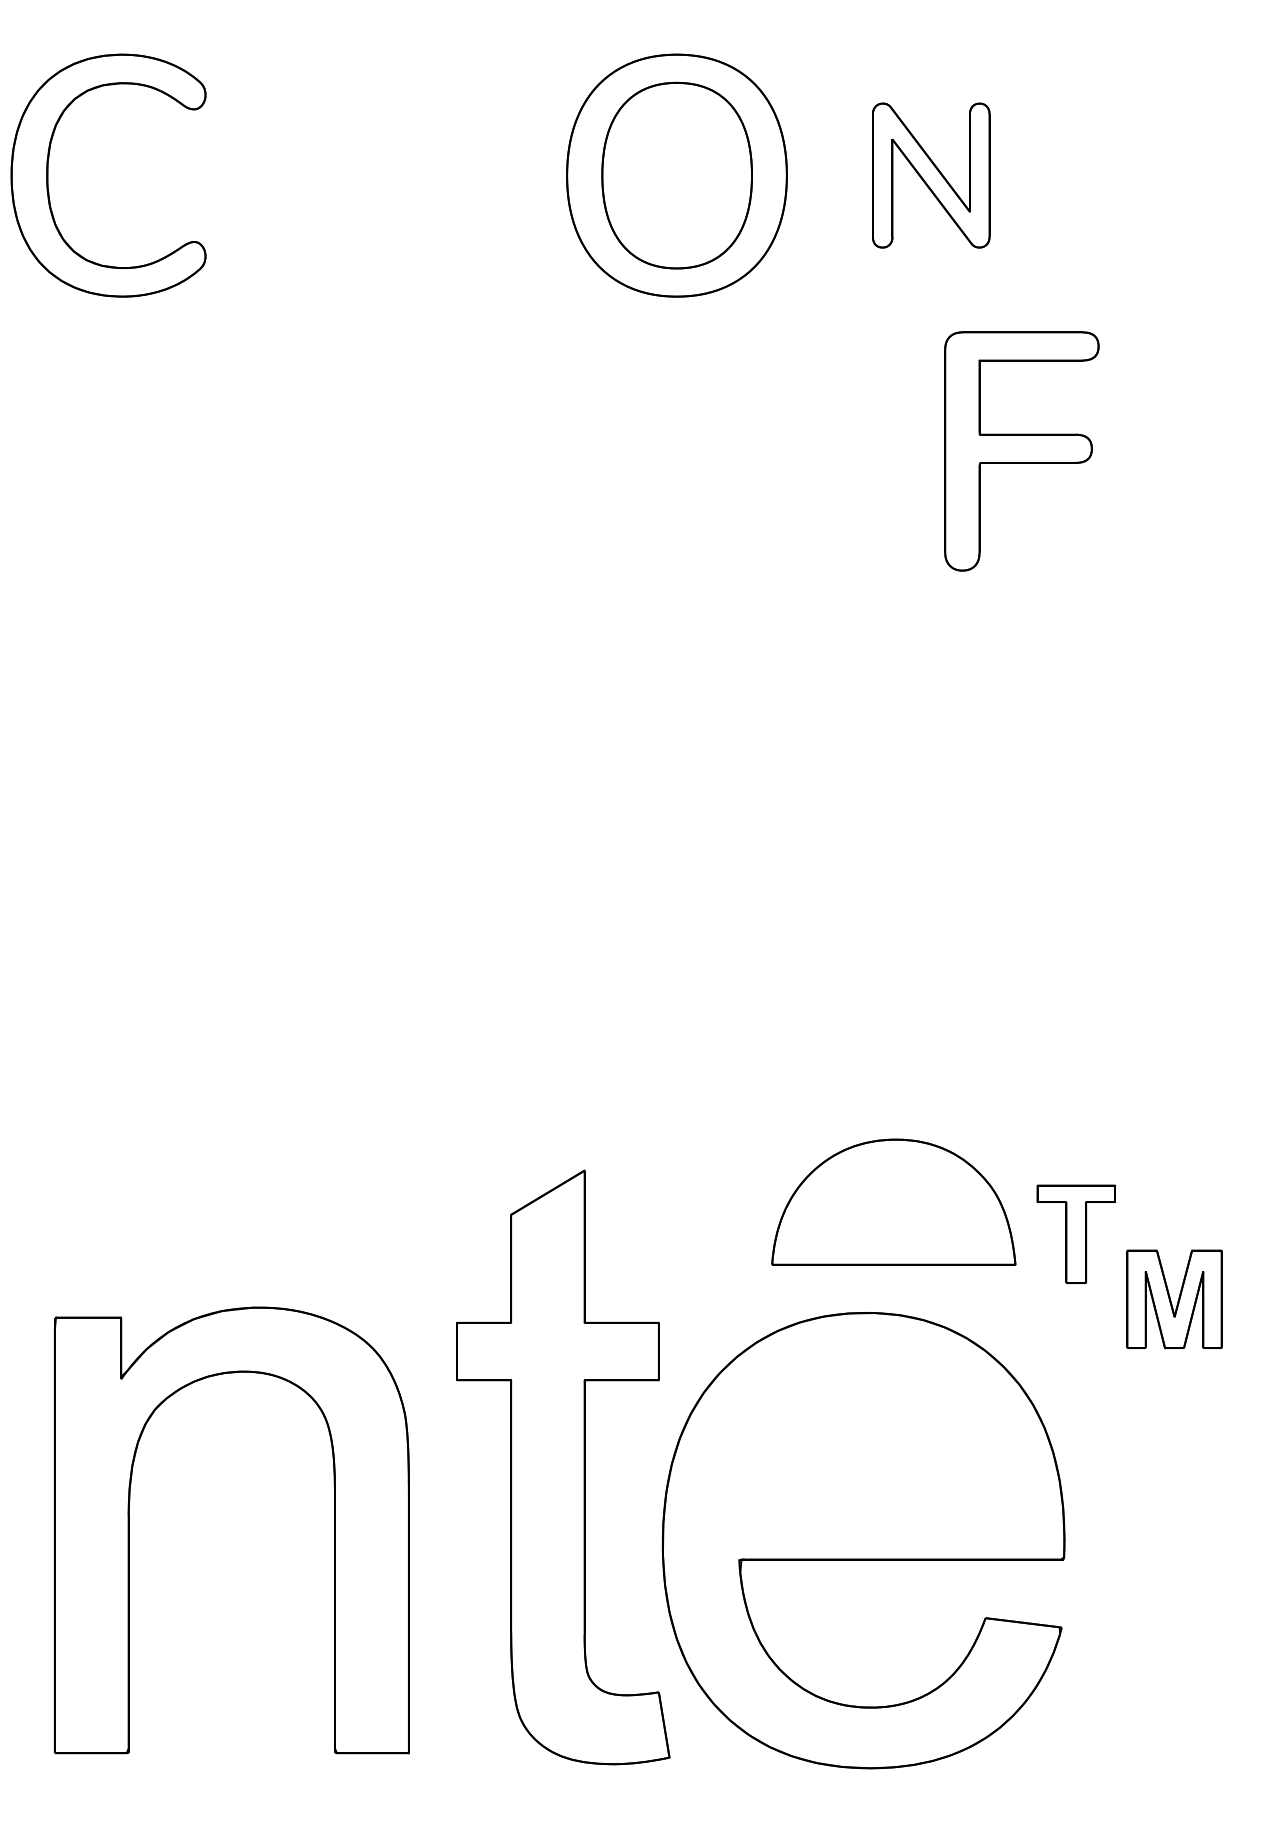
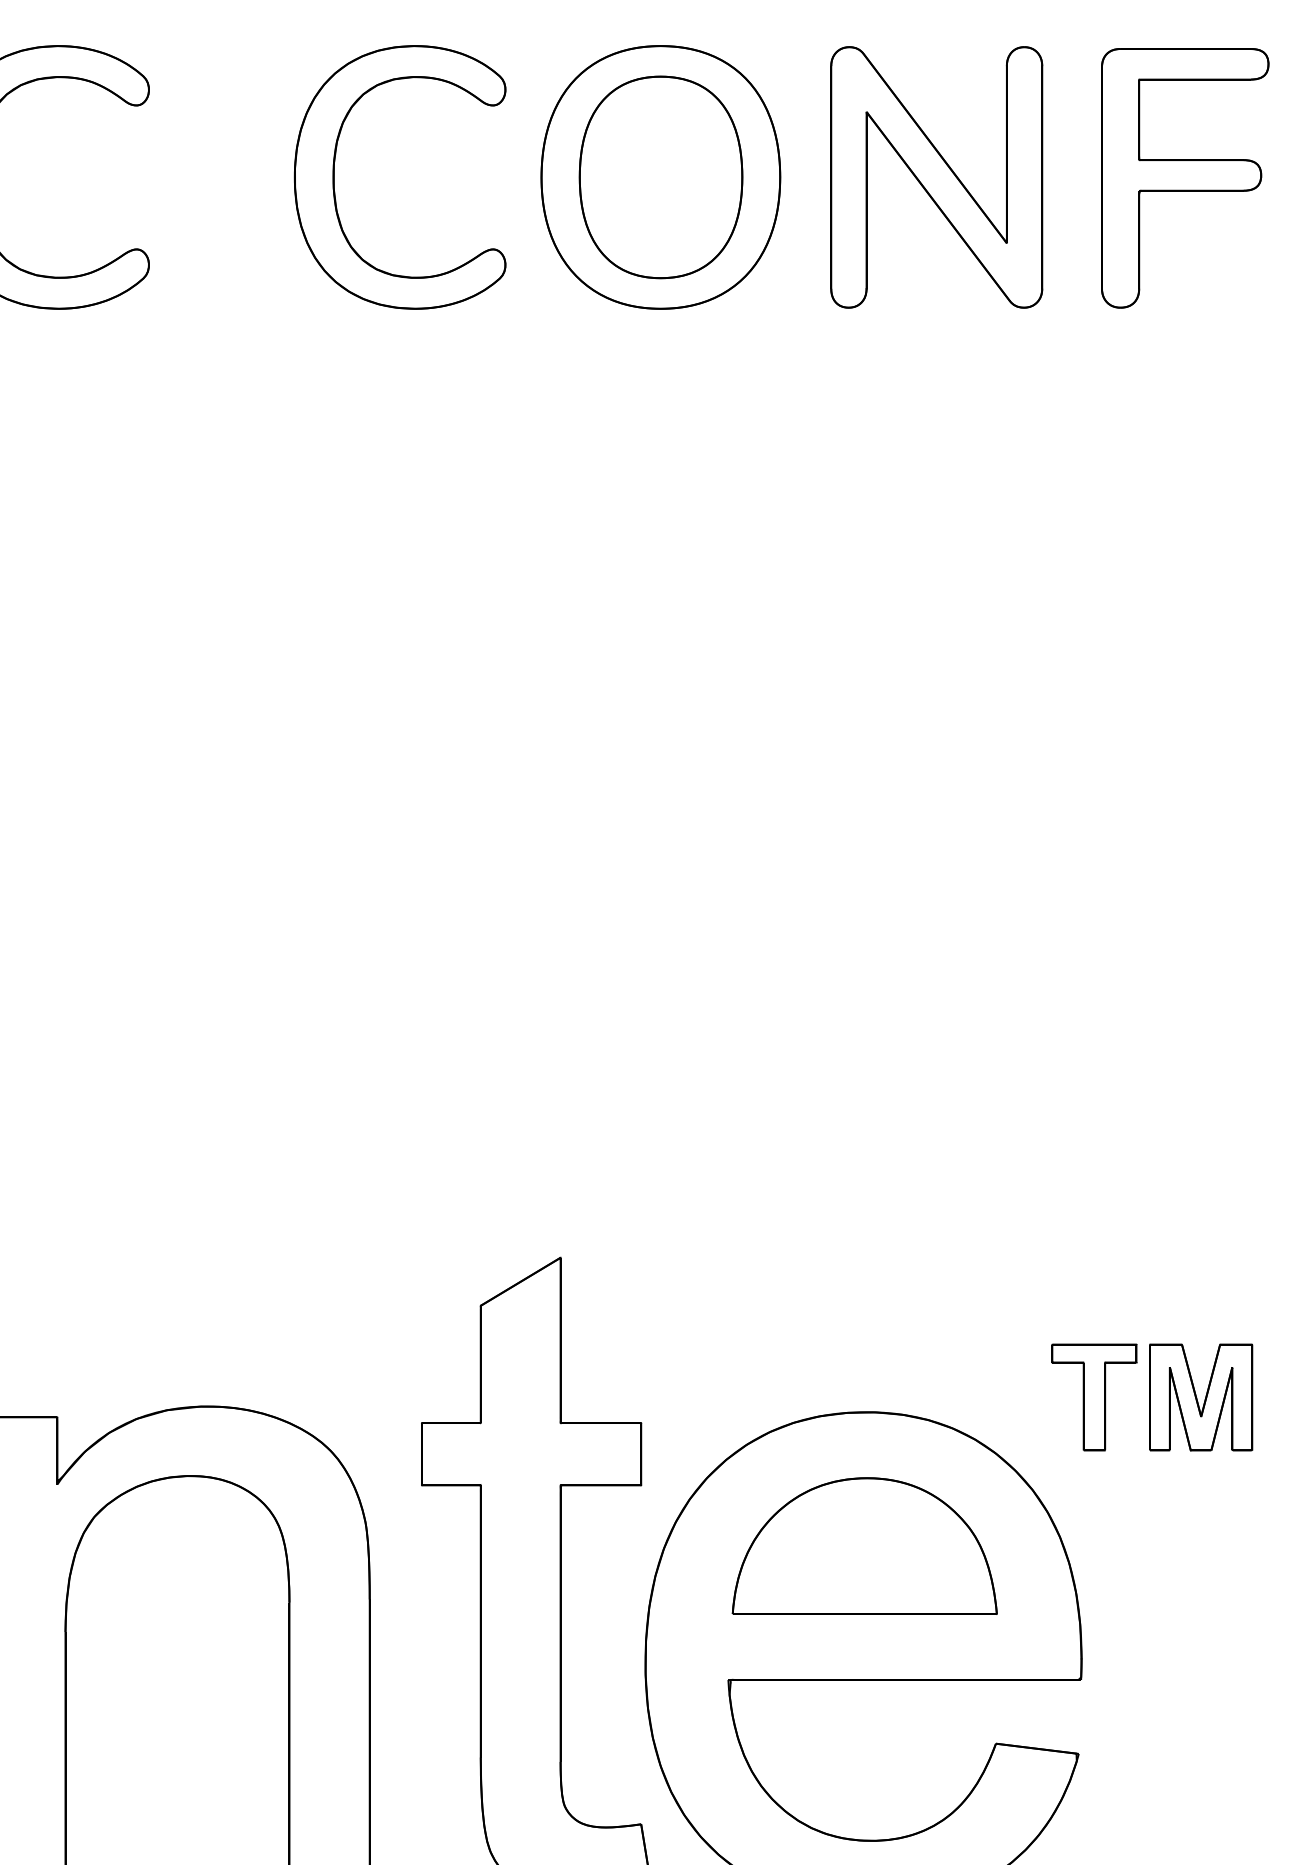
part: (376, 175) -> (334, 177), added
part: (931, 175) -> (937, 177), size x1.67
part: (1021, 451) -> (1184, 178), moved
part: (893, 1201) -> (864, 1545), moved
part: (1076, 1233) -> (1094, 1396), moved

